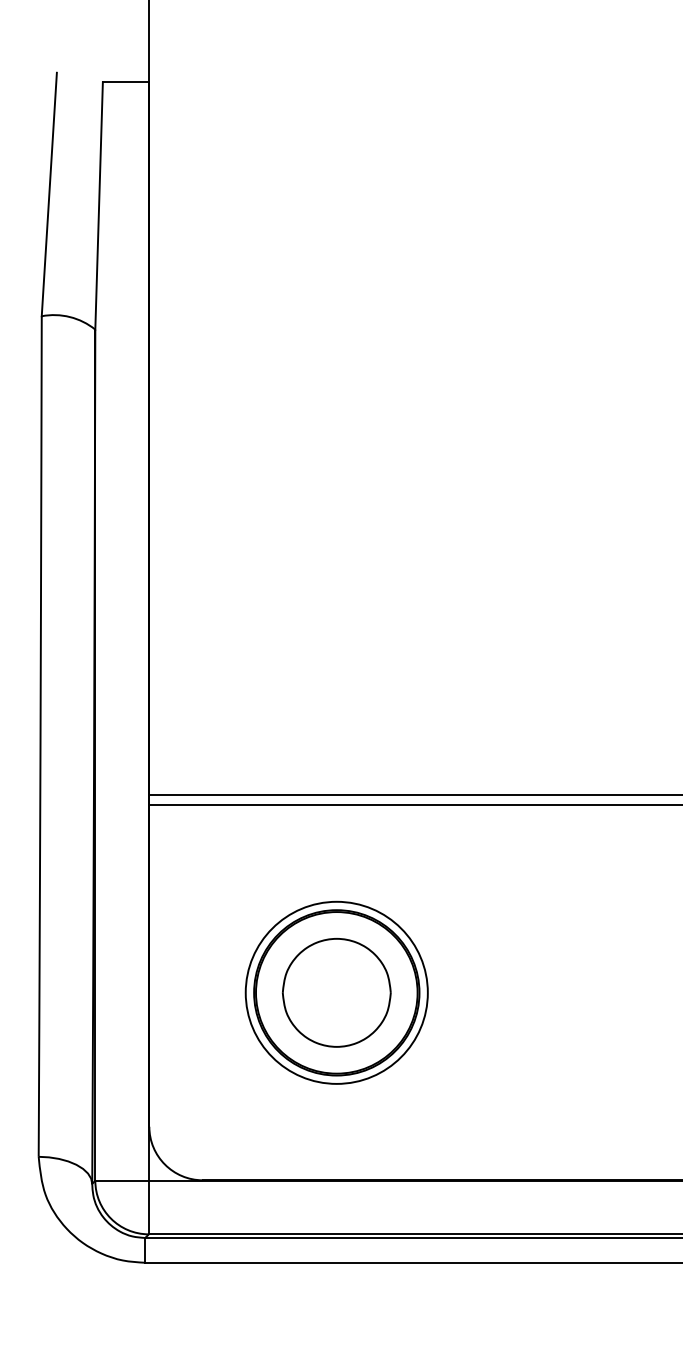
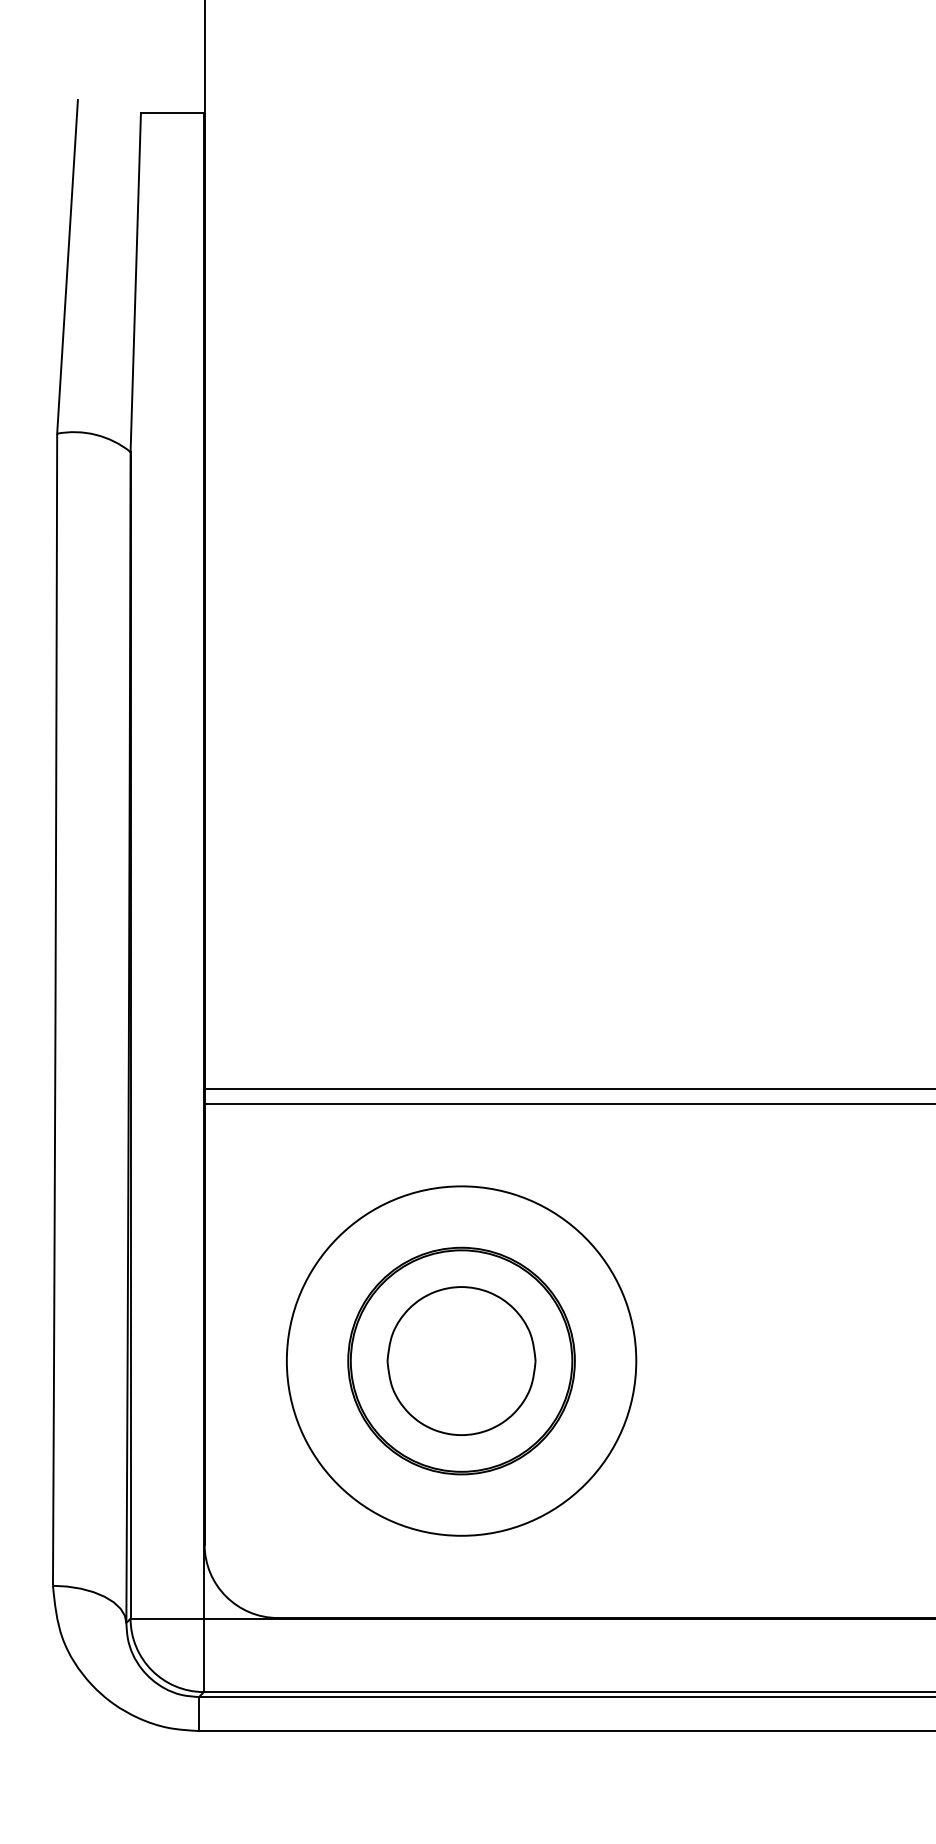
circle: (336, 992) -> (461, 1360), size x1.4

